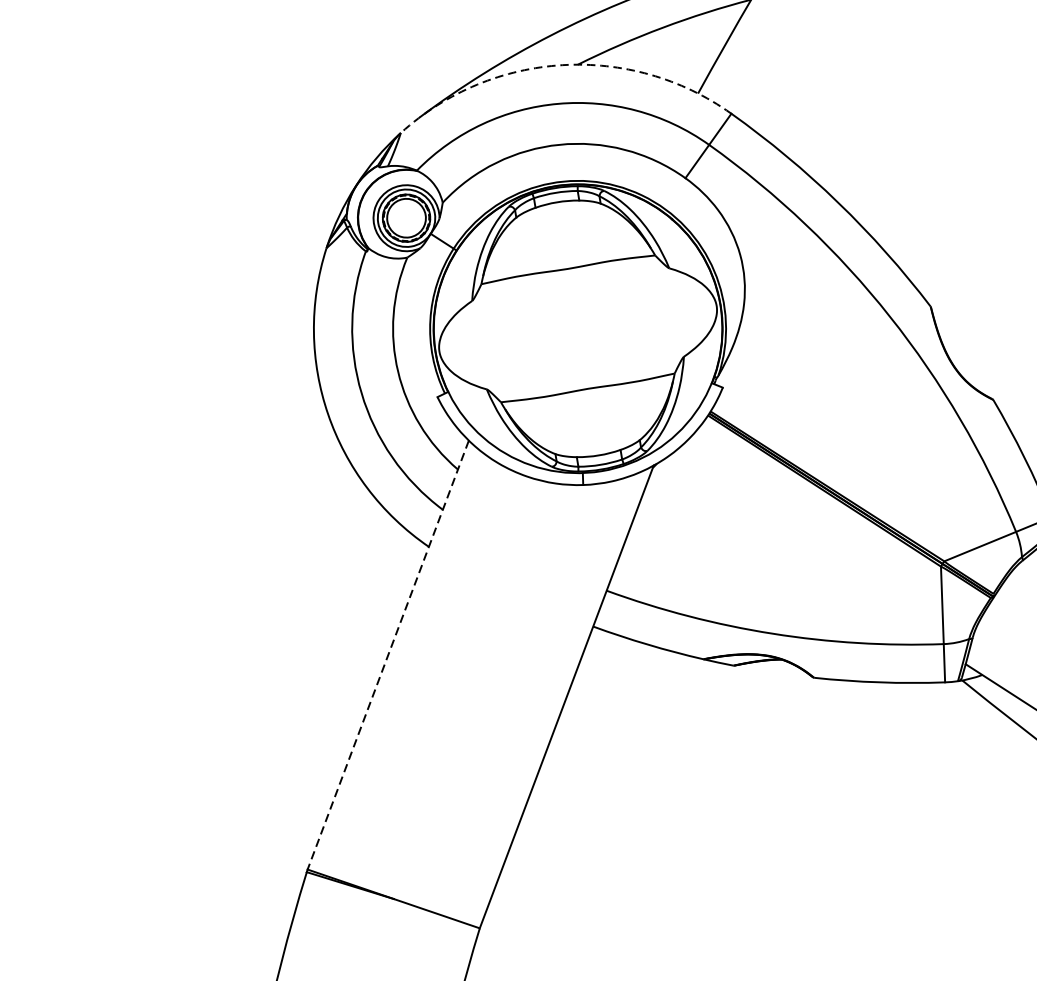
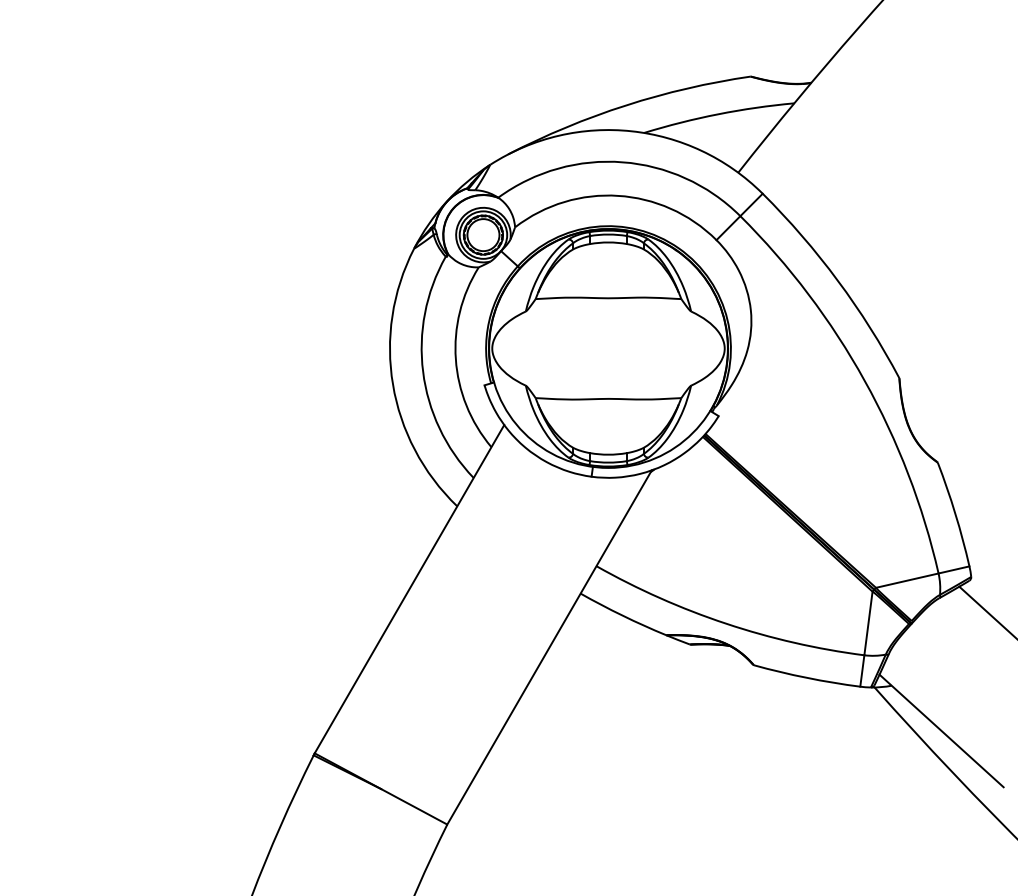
arc: (562, 65) -> (631, 131), dashed -> solid
line: (388, 655) -> (409, 589), dashed -> solid

